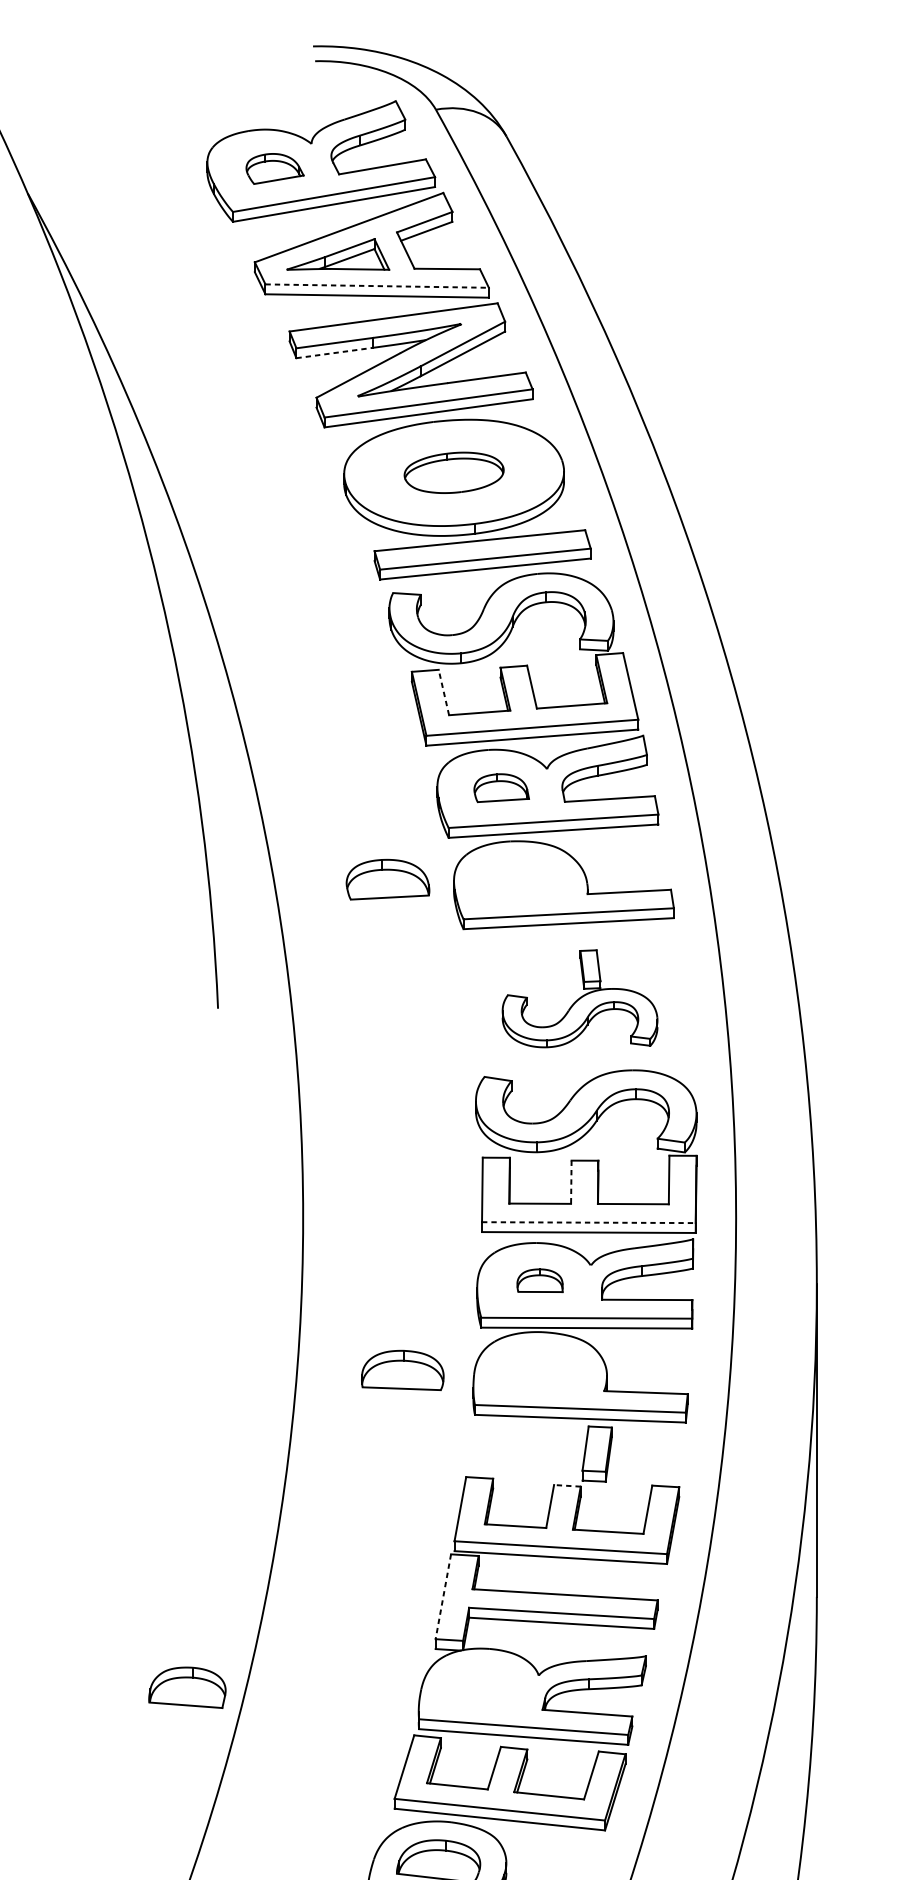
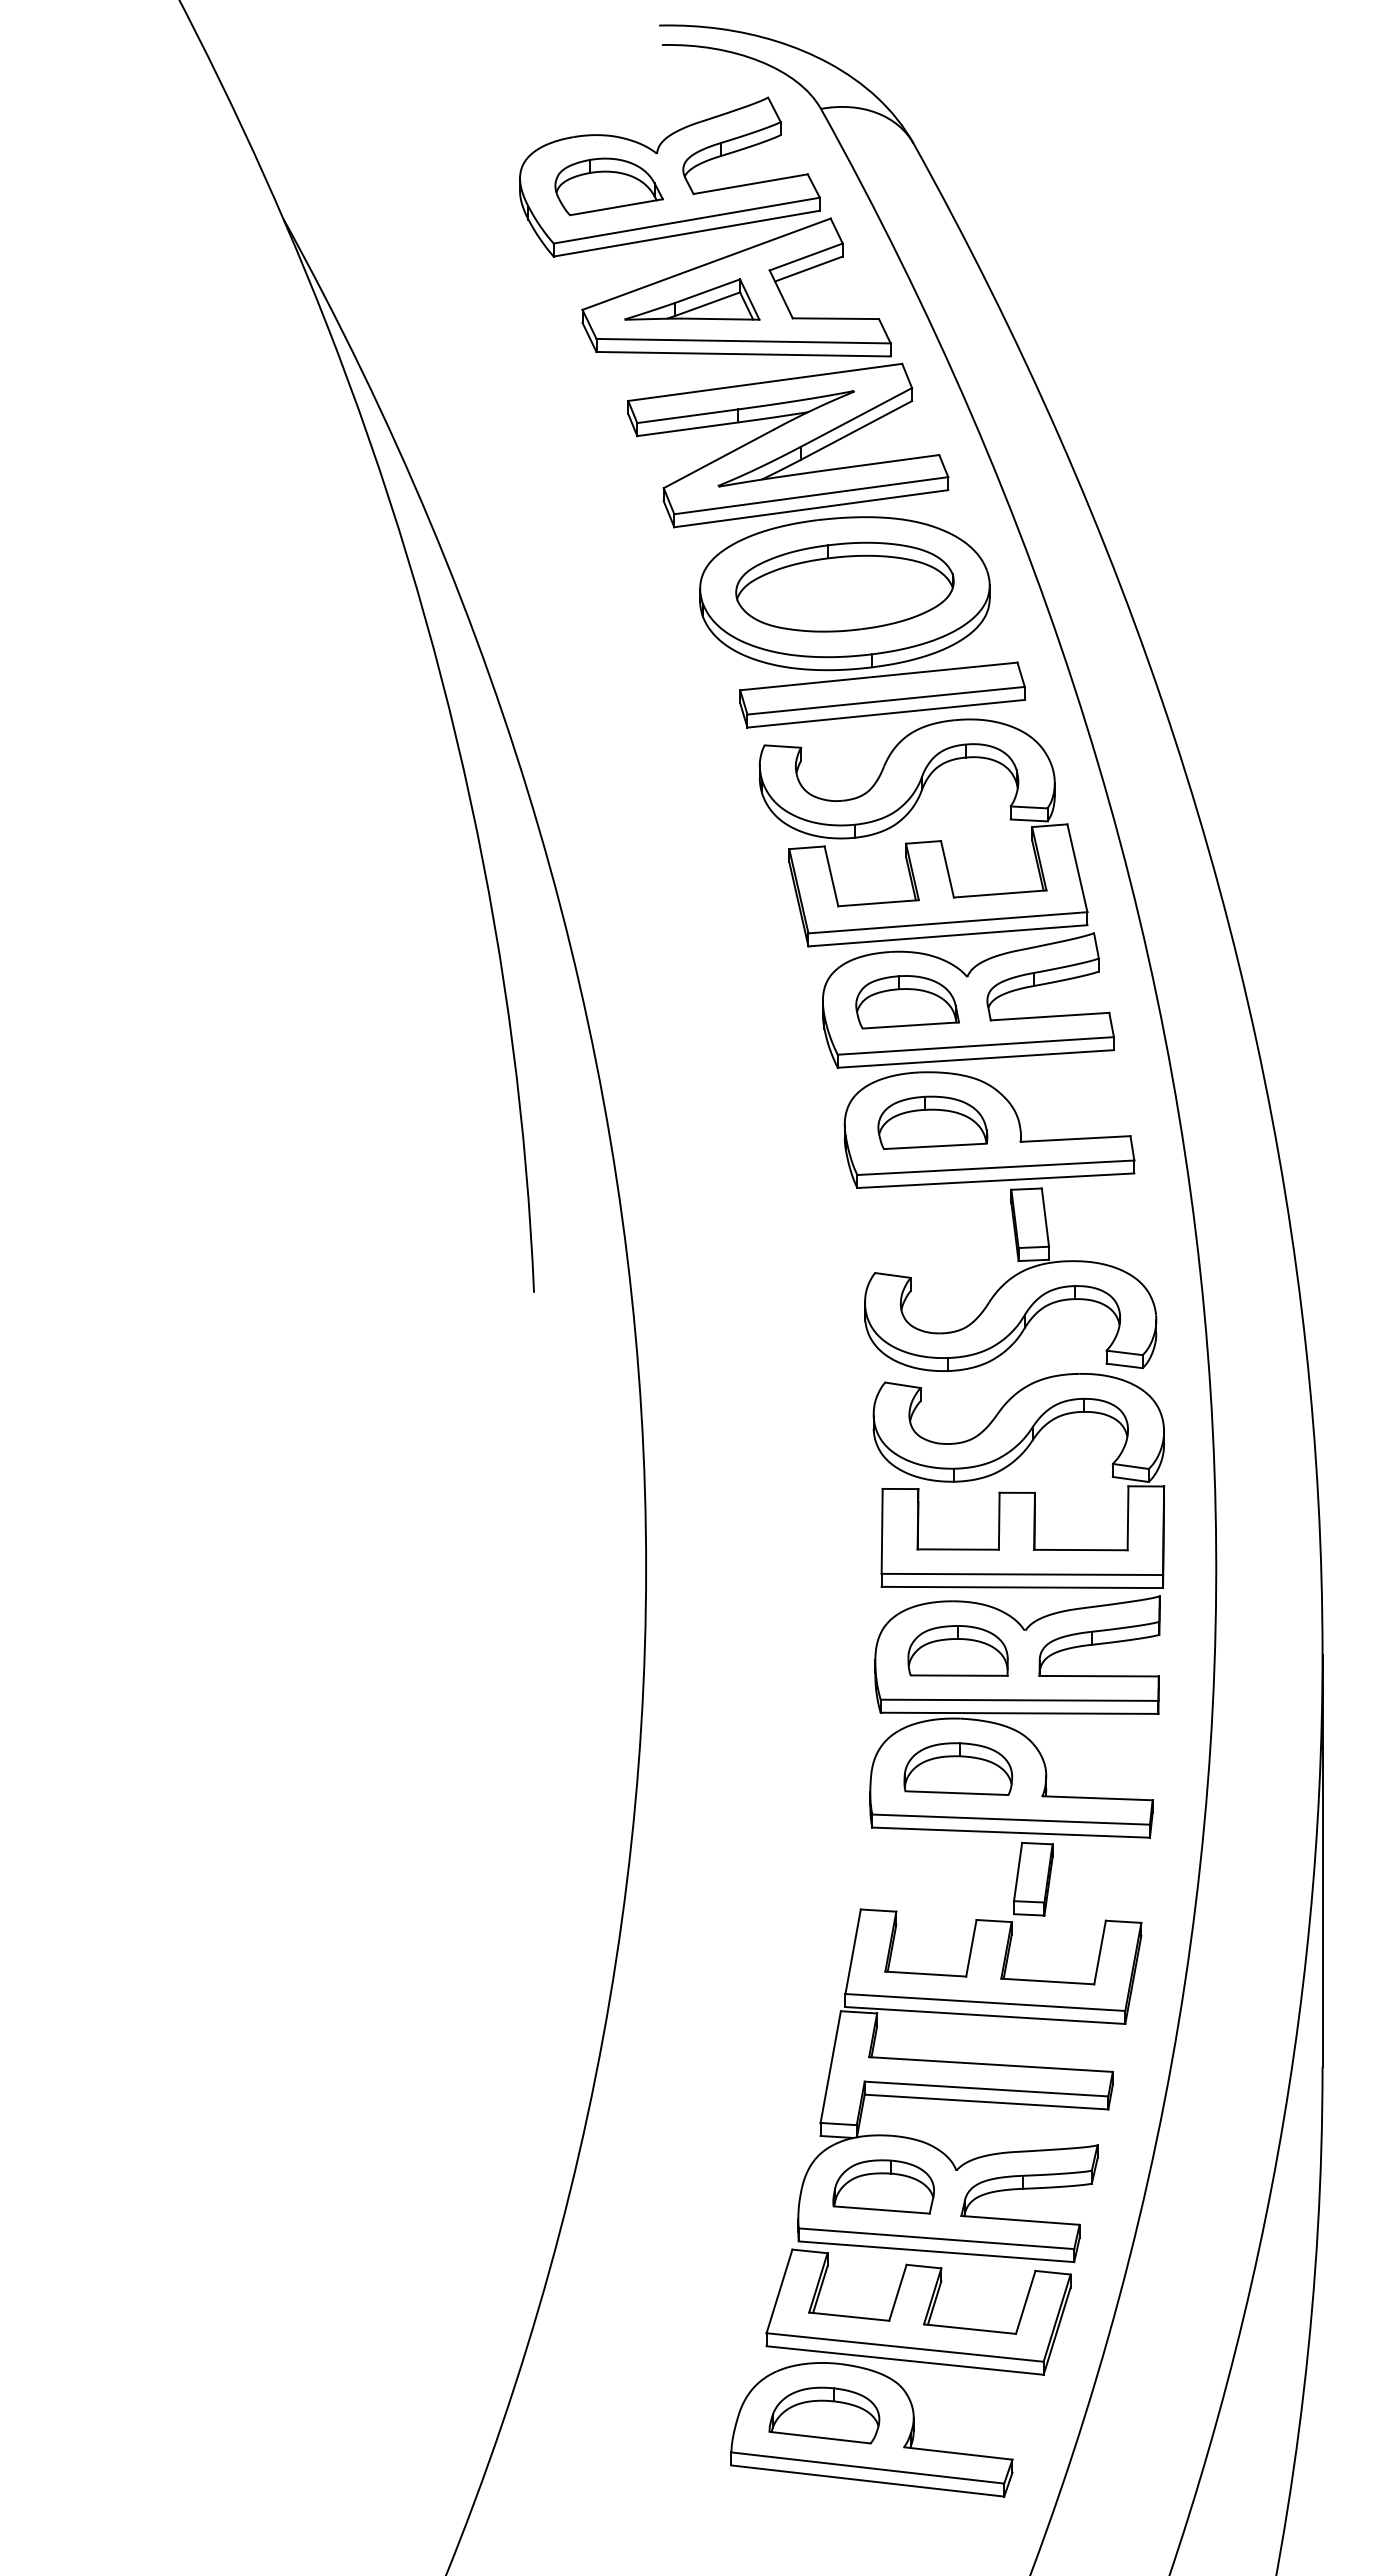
part: (274, 168) -> (608, 186), size x1.43
line: (377, 286) -> (744, 341), dashed -> solid
line: (334, 353) -> (687, 429), dashed -> solid
part: (453, 472) -> (844, 586), size x1.67
line: (443, 692) -> (831, 876), dashed -> solid
part: (501, 788) -> (907, 1002), size x1.43
part: (387, 879) -> (932, 1122), moved
part: (579, 998) -> (1010, 1279), size x1.43
line: (571, 1182) -> (999, 1521), dashed -> solid
line: (588, 1222) -> (1022, 1574), dashed -> solid
part: (539, 1280) -> (957, 1650), size x1.67
part: (402, 1370) -> (958, 1768), moved
line: (567, 1486) -> (994, 1921), dashed -> solid
line: (443, 1597) -> (830, 2067), dashed -> solid
part: (187, 1687) -> (883, 2186), moved

